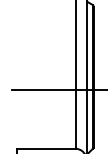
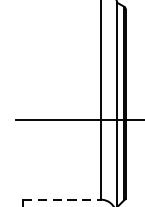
line: (46, 148) -> (62, 199), solid -> dashed

